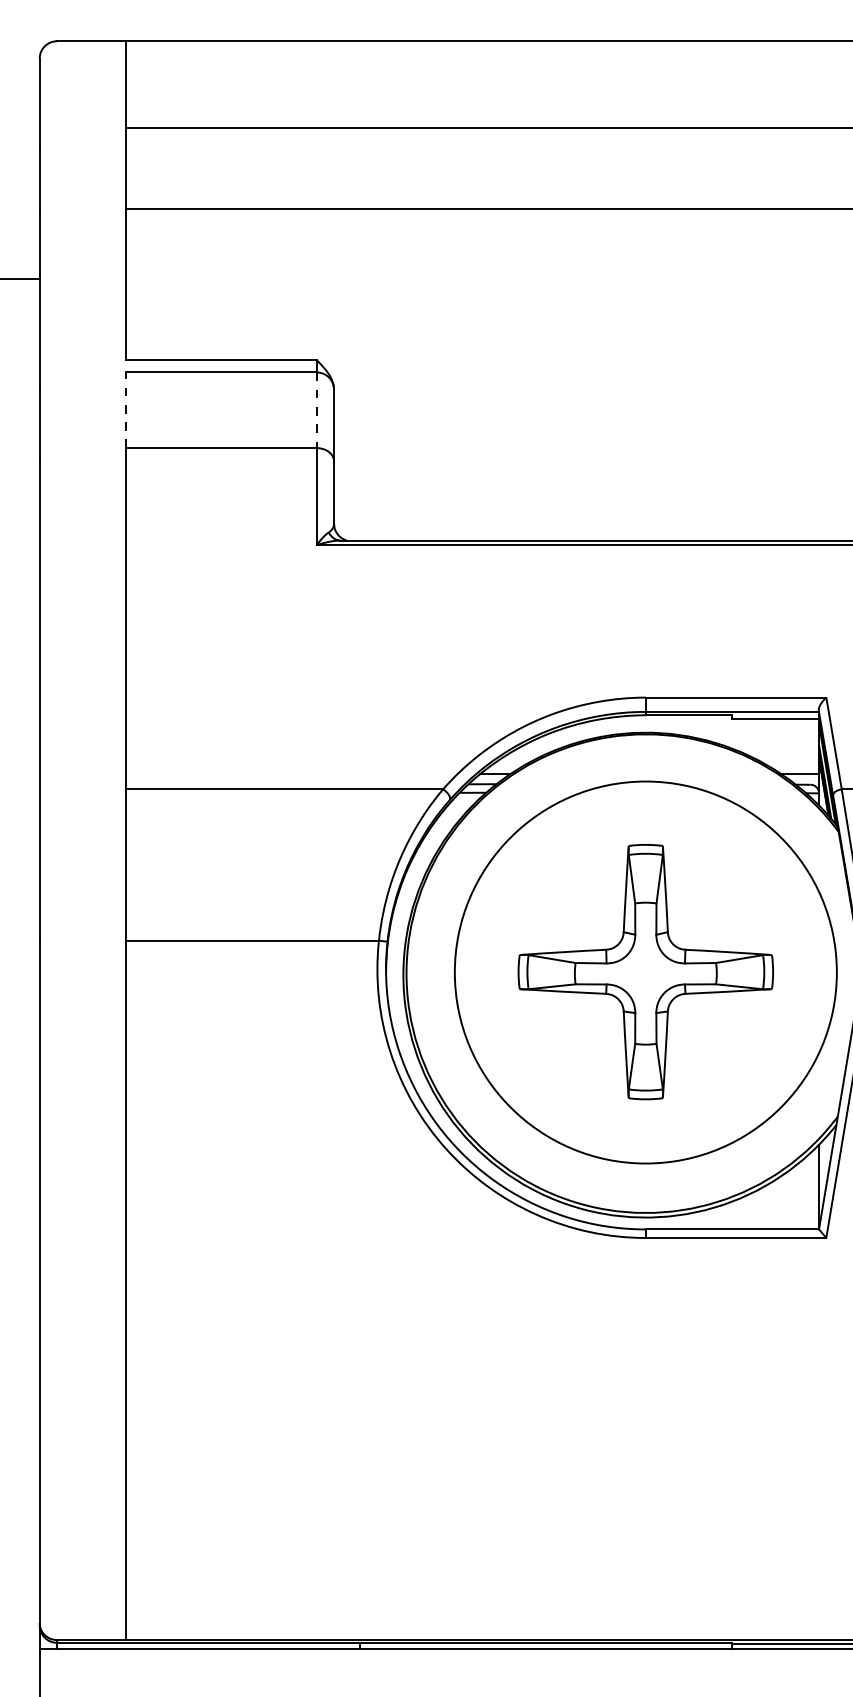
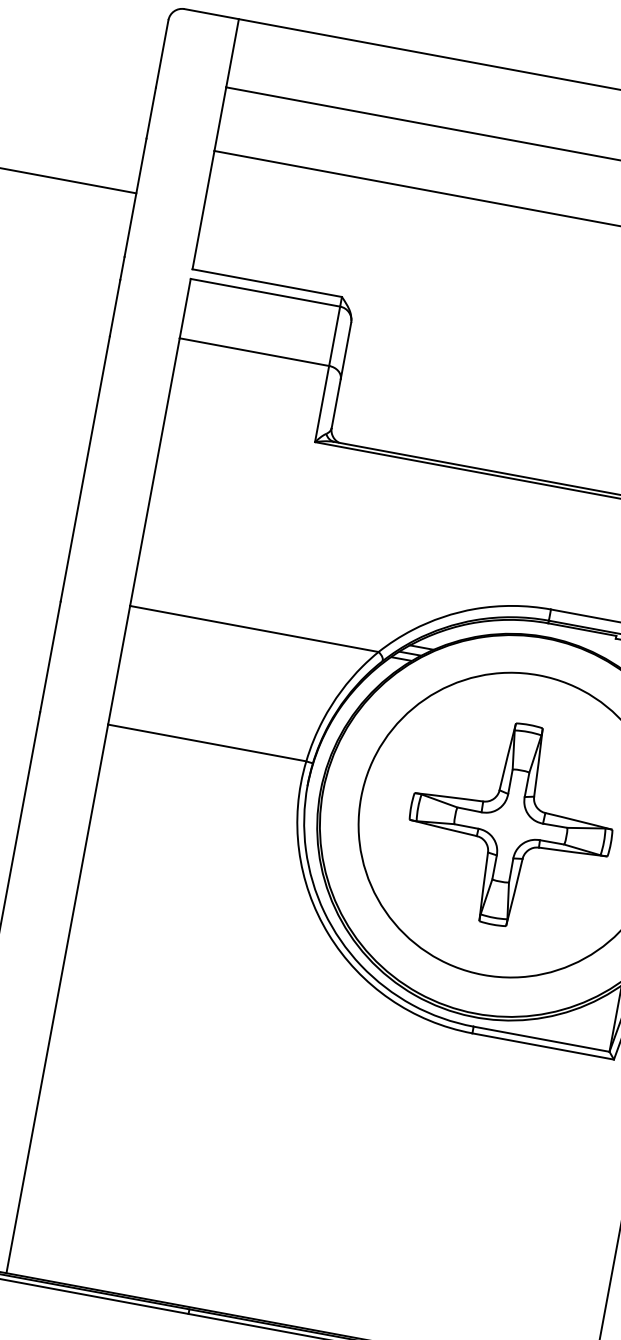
line: (126, 410) -> (185, 308), dashed -> solid
line: (316, 410) -> (334, 336), dashed -> solid

